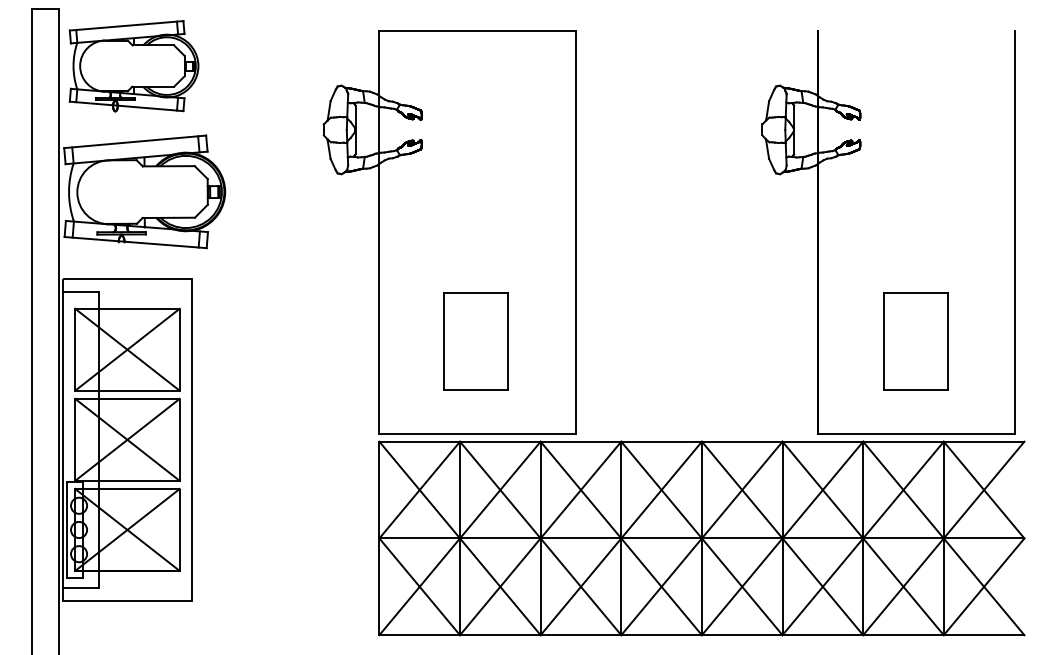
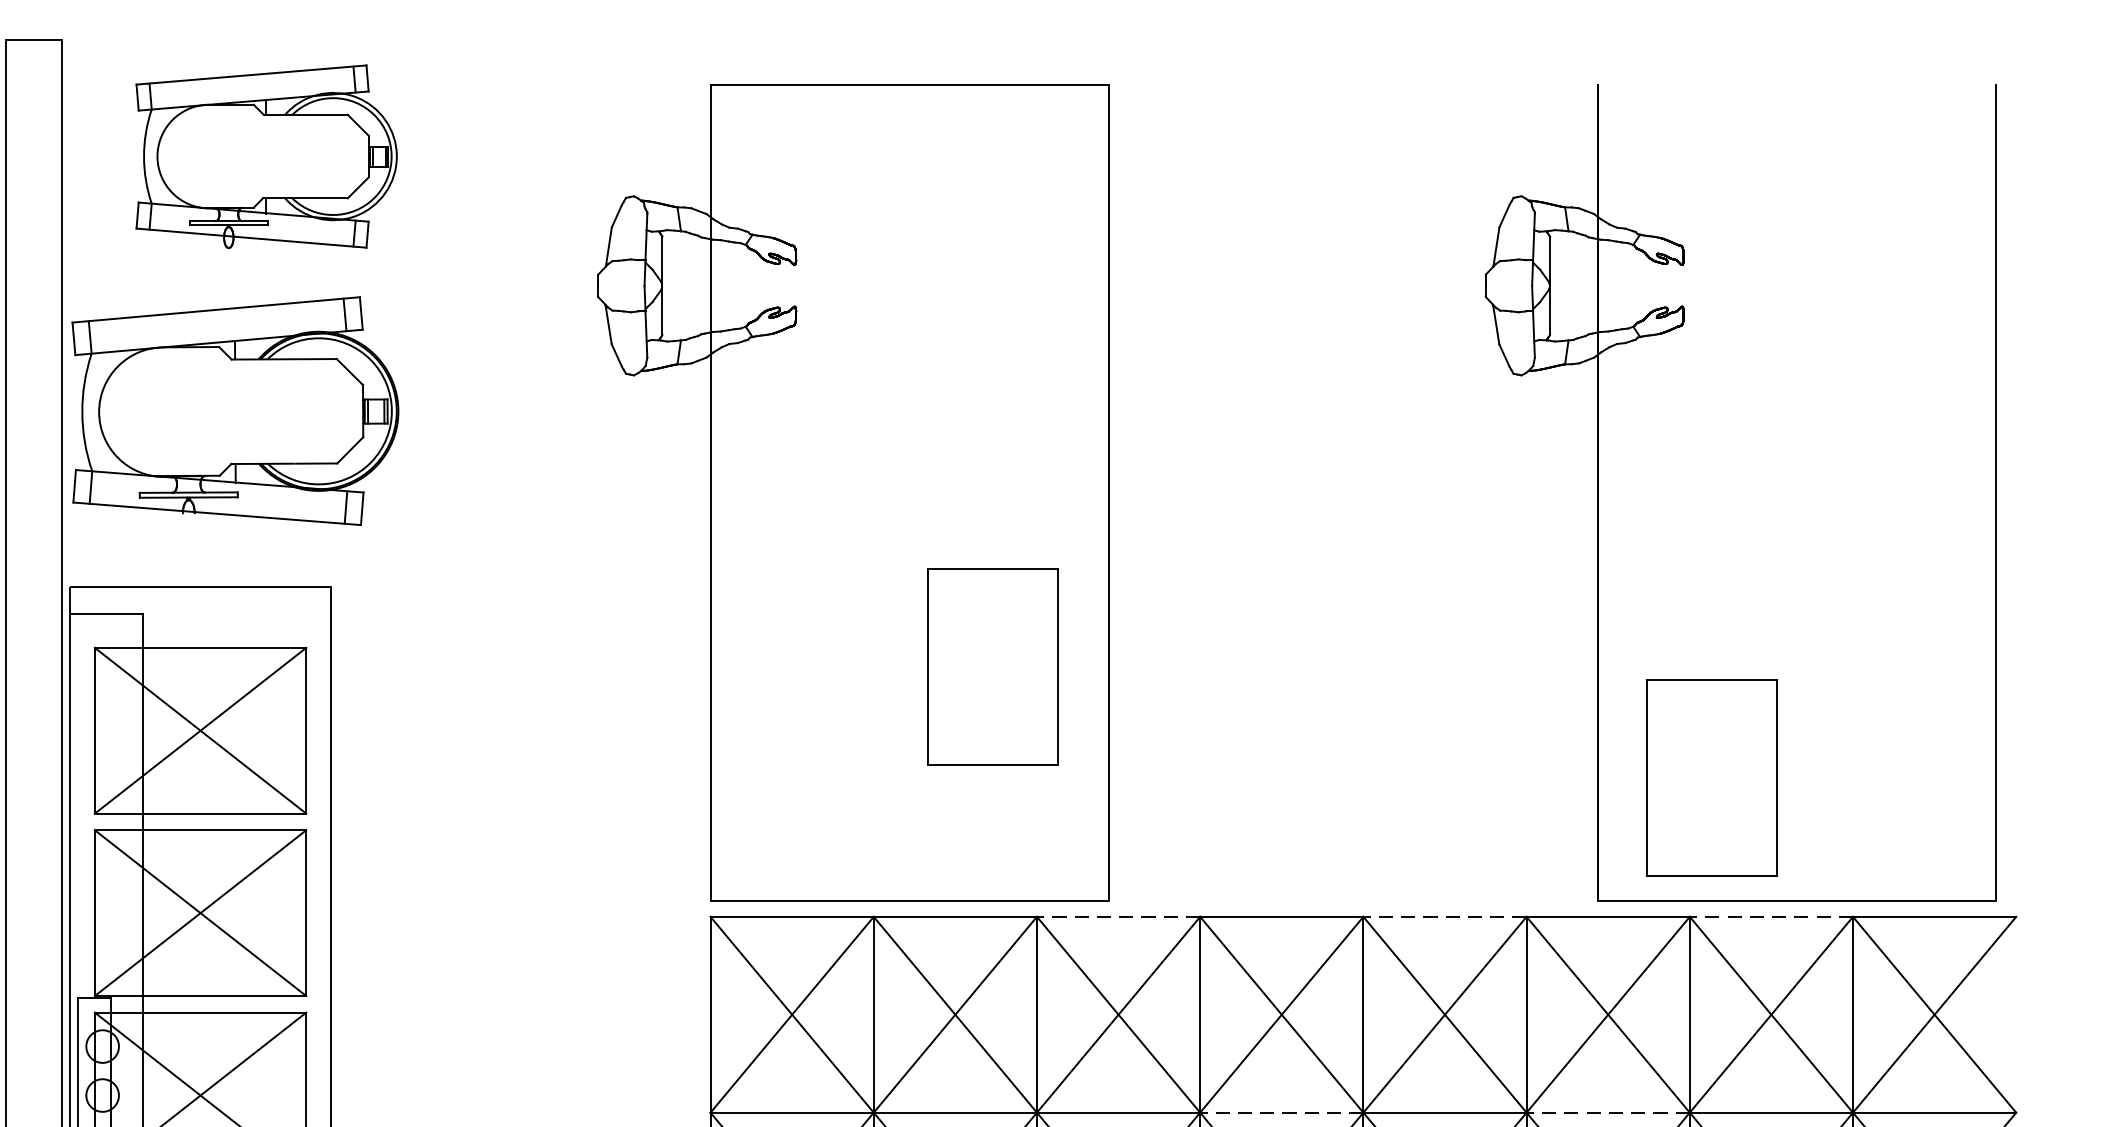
part: (133, 66) -> (265, 157), moved
part: (475, 341) -> (992, 667), moved
part: (915, 341) -> (1710, 778), moved
line: (580, 441) -> (1117, 916), solid -> dashed
line: (741, 441) -> (1443, 916), solid -> dashed
line: (902, 441) -> (1769, 916), solid -> dashed
line: (661, 538) -> (1281, 1112), solid -> dashed
line: (822, 538) -> (1607, 1112), solid -> dashed

